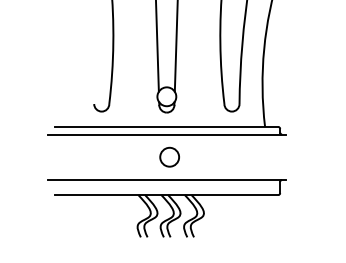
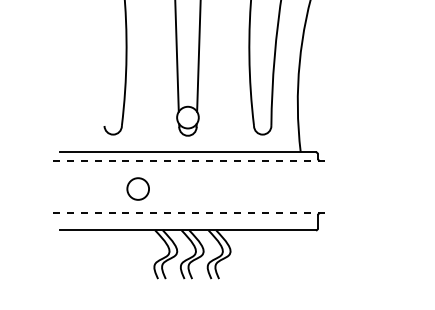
line: (166, 135) -> (187, 161), solid -> dashed
circle: (169, 156) -> (137, 188), moved
line: (166, 180) -> (187, 213), solid -> dashed

